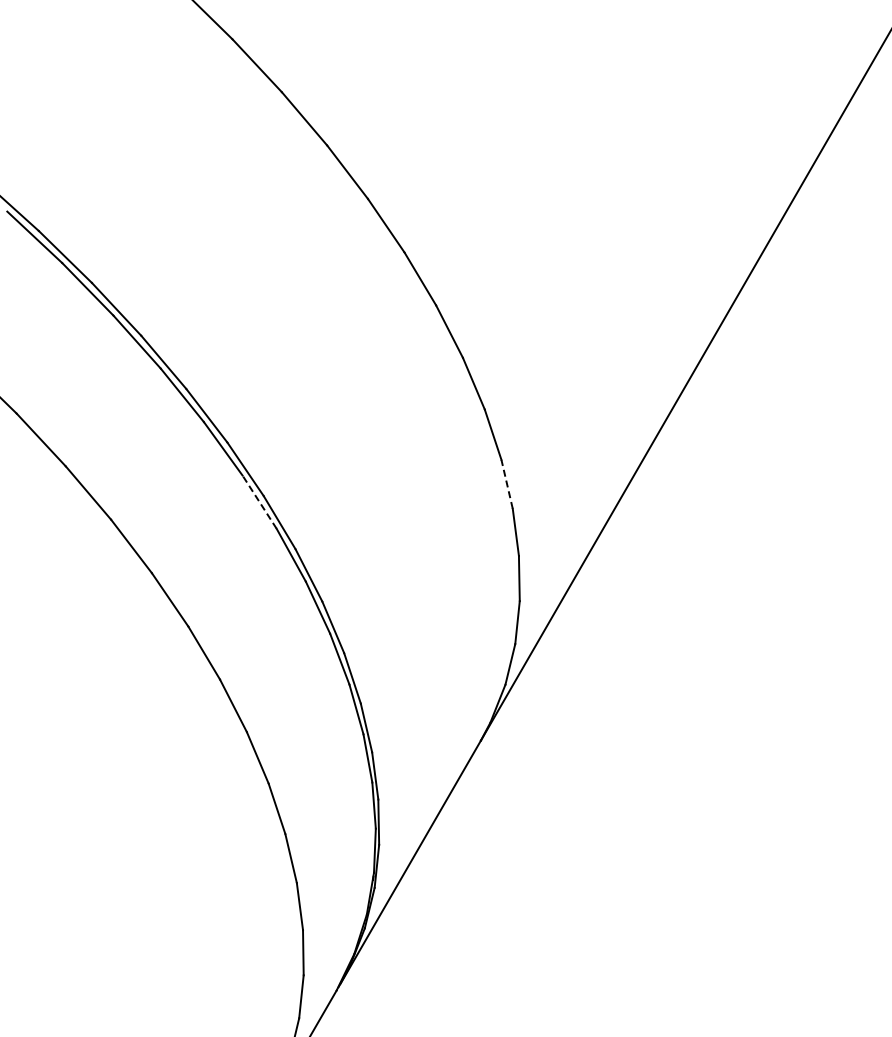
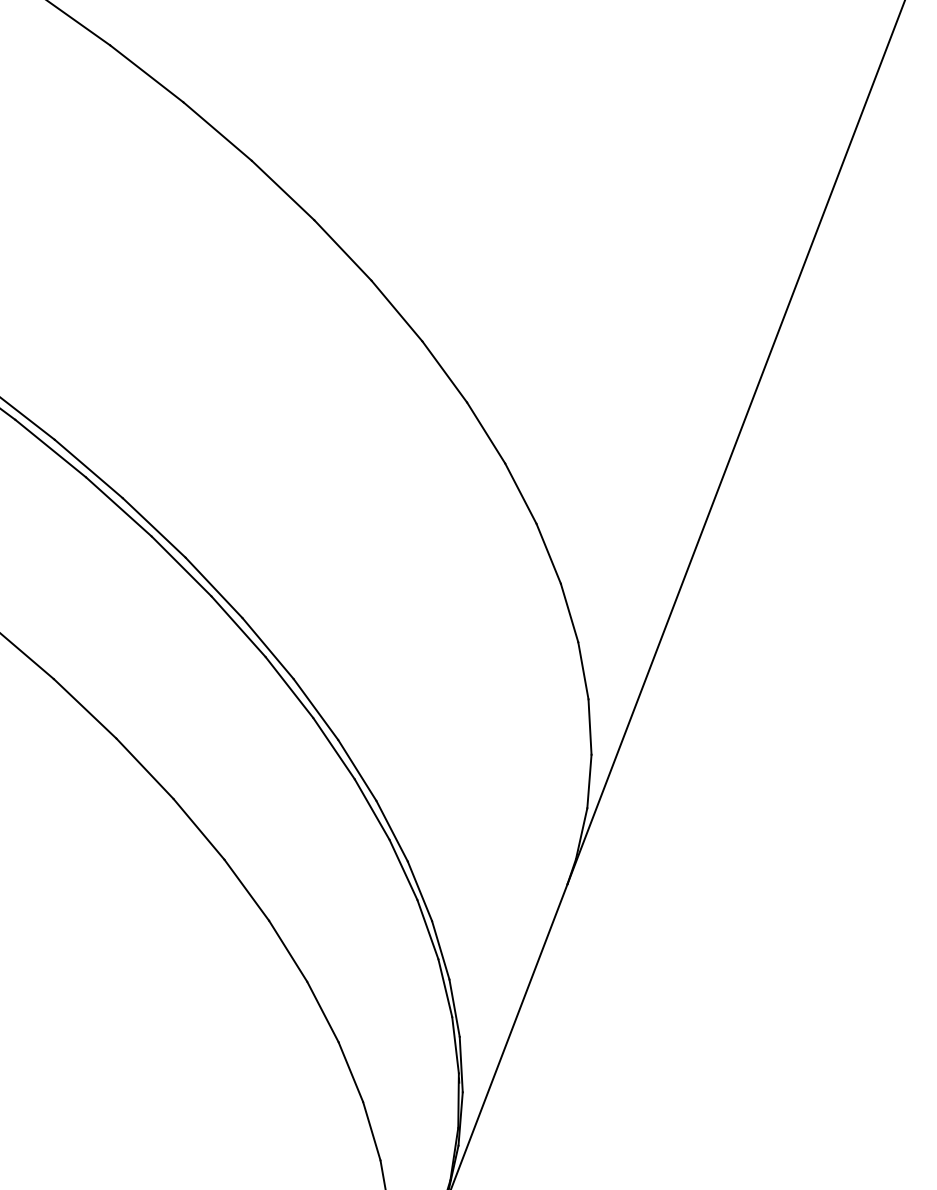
line: (507, 483) -> (549, 552), dashed -> solid
line: (259, 502) -> (238, 627), dashed -> solid

